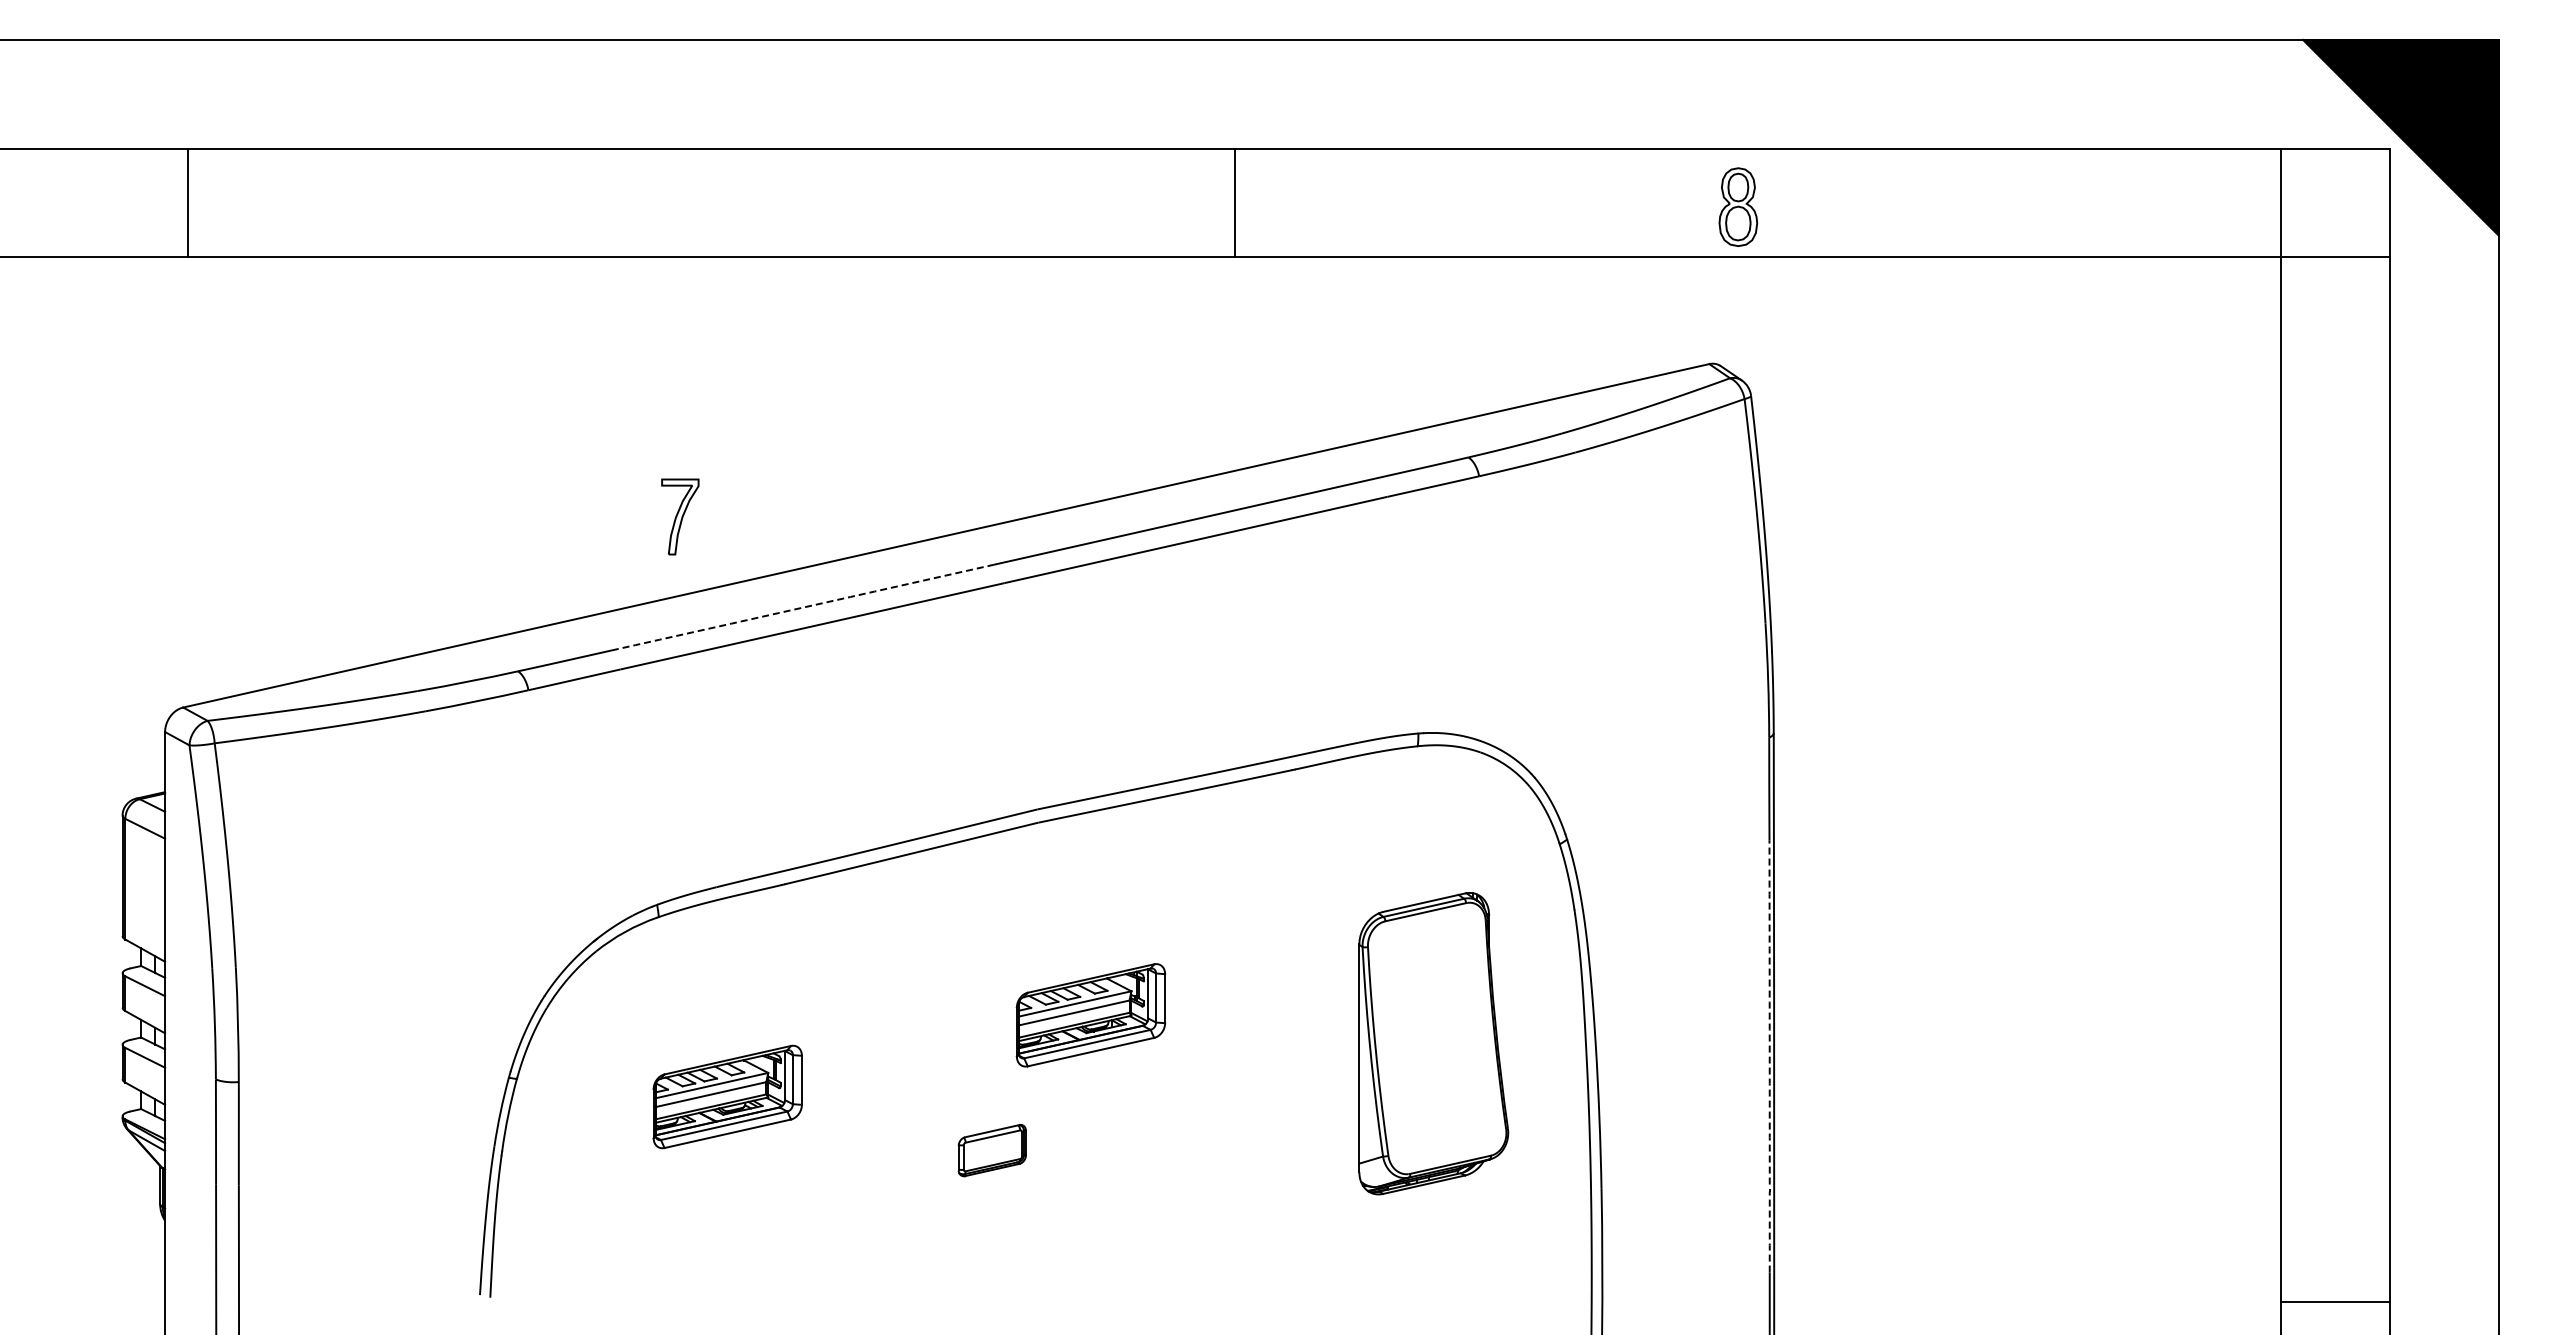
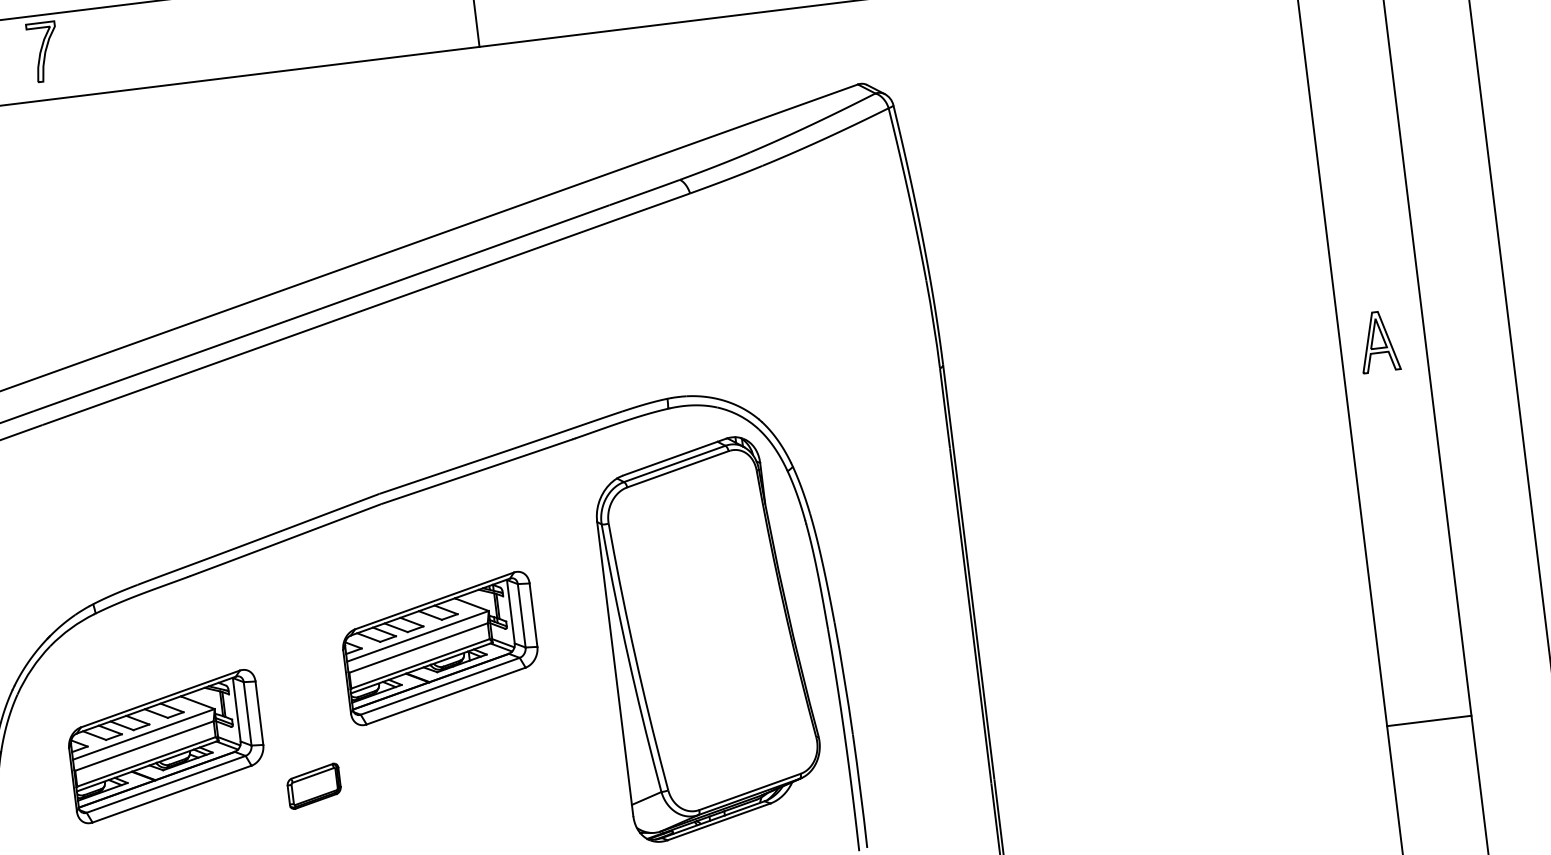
part: (680, 516) -> (43, 51), moved
arc: (802, 607) -> (177, 359), dashed -> solid
part: (2330, 771) -> (1378, 341), added
part: (1090, 1015) -> (439, 648), size x1.67
part: (1433, 1043) -> (708, 637), size x1.67
arc: (1769, 1056) -> (970, 615), dashed -> solid
part: (727, 1096) -> (166, 746), size x1.67
part: (991, 1150) -> (313, 786), moved
line: (2335, 1302) -> (1429, 721), moved

